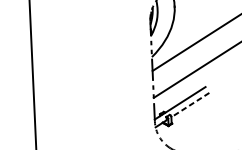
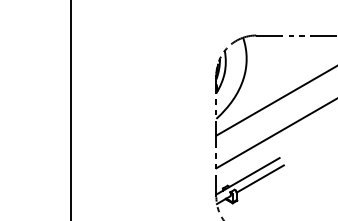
line: (189, 105) -> (259, 179), dashed -> solid

